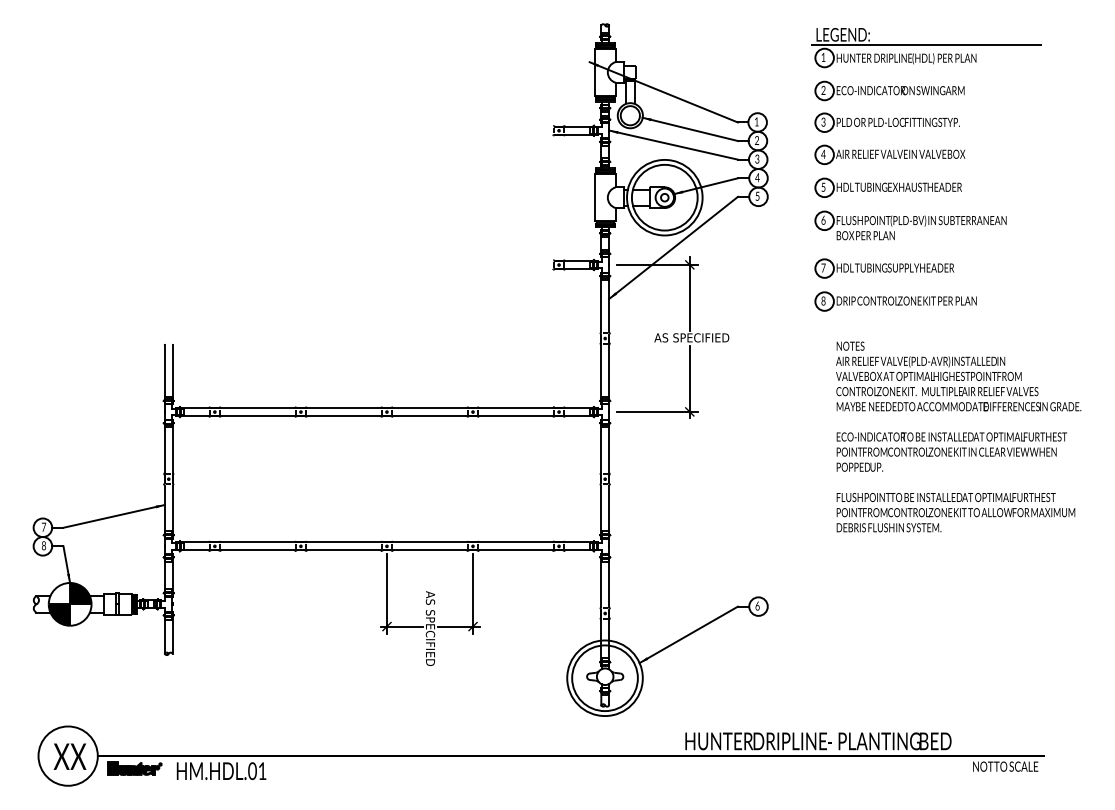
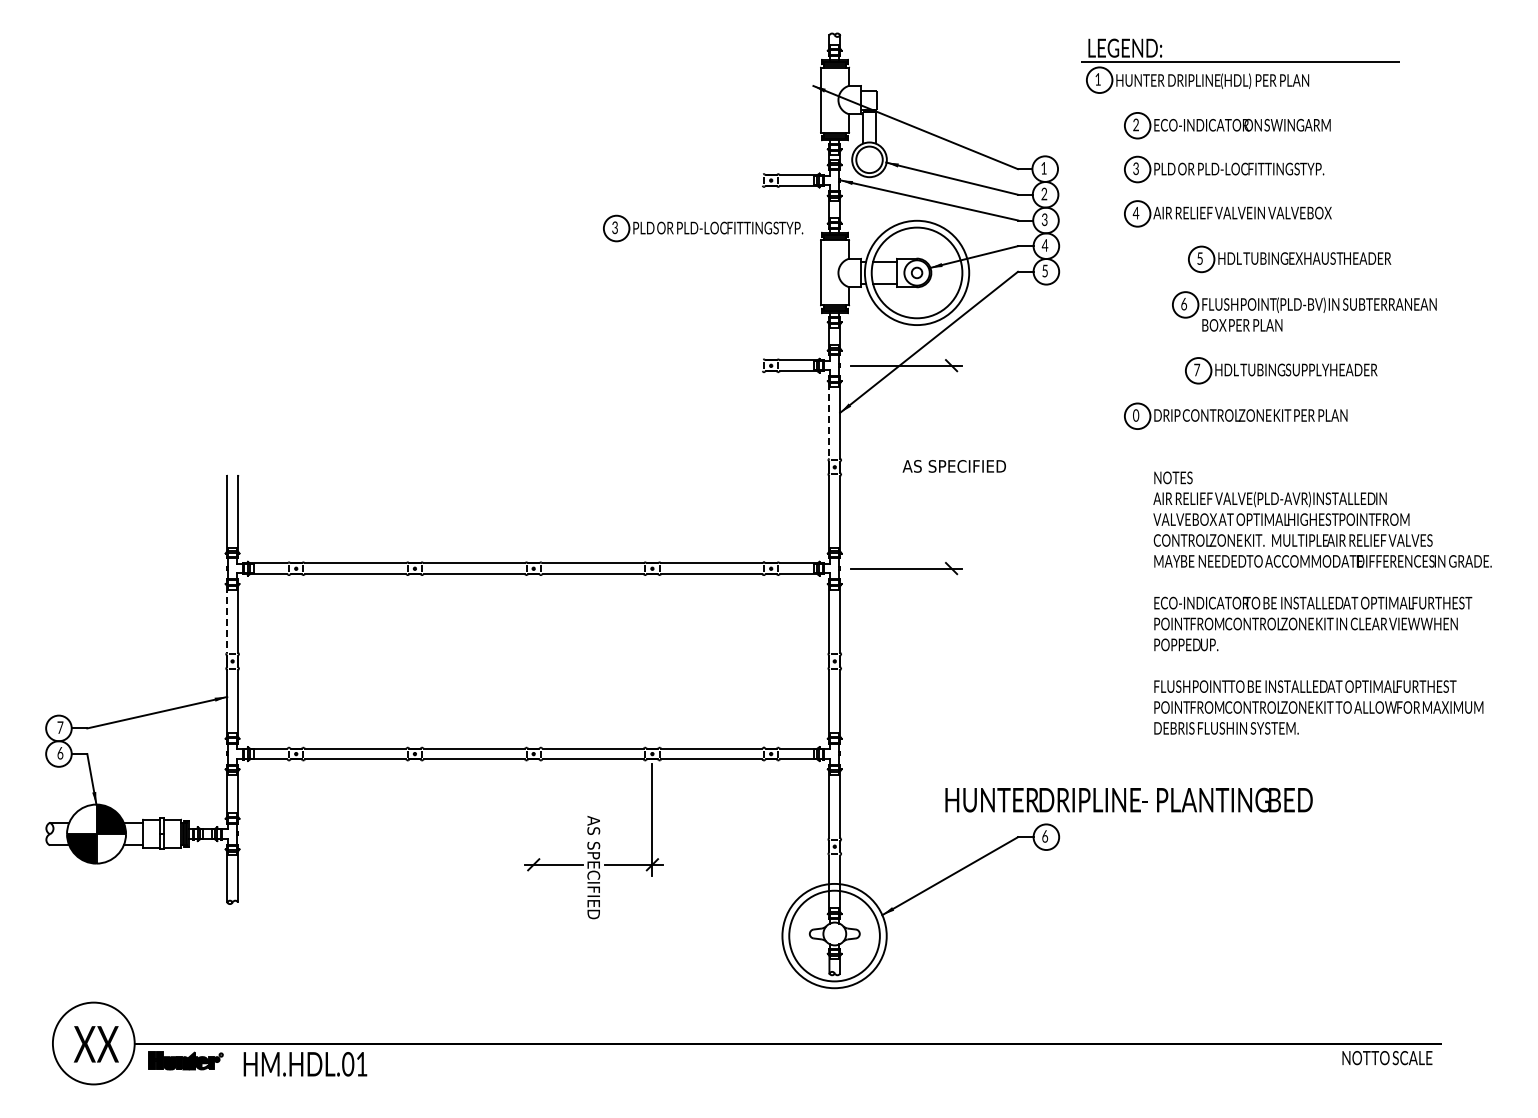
part: (926, 47) -> (1240, 65), moved
part: (510, 165) -> (703, 228), added
part: (888, 187) -> (1289, 259), moved
part: (910, 225) -> (1304, 311), moved
part: (884, 268) -> (1281, 370), moved
line: (689, 293) -> (951, 405), removed
text: (823, 301) -> (1136, 415), 8 -> 0
line: (601, 304) -> (829, 420), solid -> dashed
line: (689, 381) -> (951, 526), removed
line: (165, 448) -> (227, 619), solid -> dashed
text: (44, 545) -> (60, 752), 8 -> 6
line: (386, 593) -> (533, 819), removed
text: (818, 740) -> (1128, 799), moved

